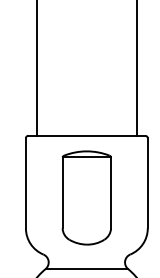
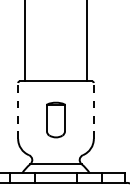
line: (26, 182) -> (18, 110), solid -> dashed
line: (147, 182) -> (93, 110), solid -> dashed
part: (86, 197) -> (55, 119), size x0.6

